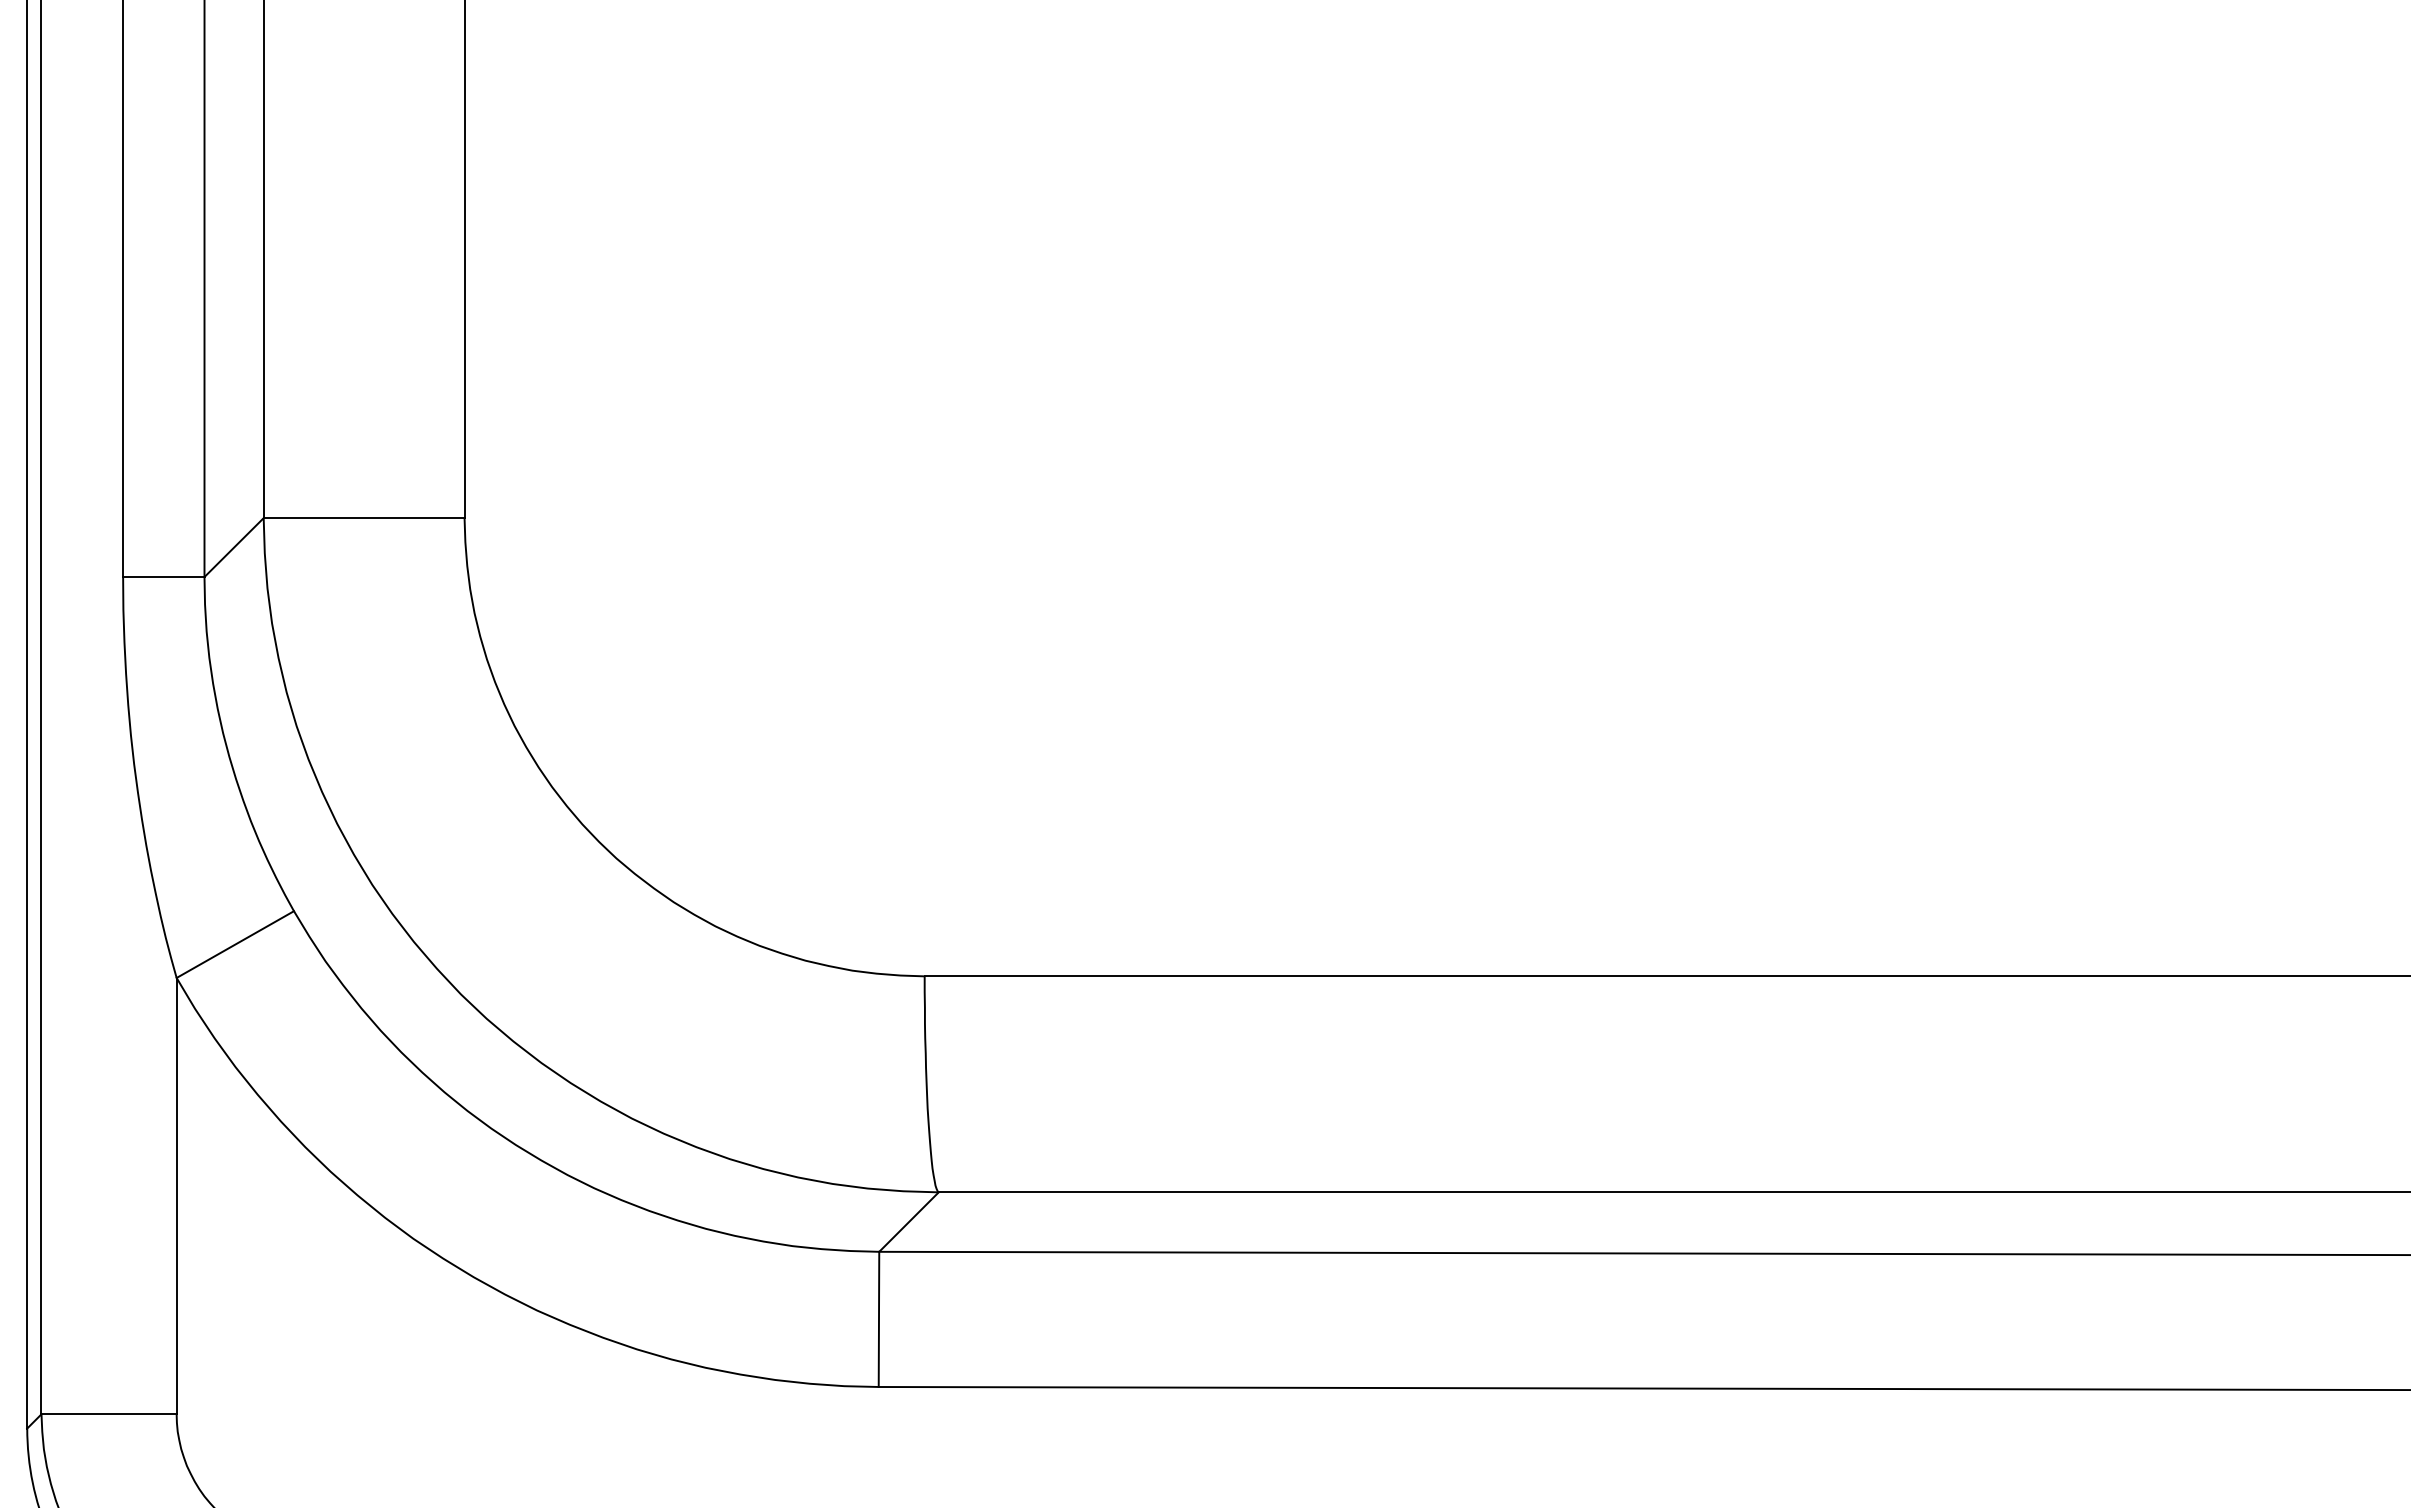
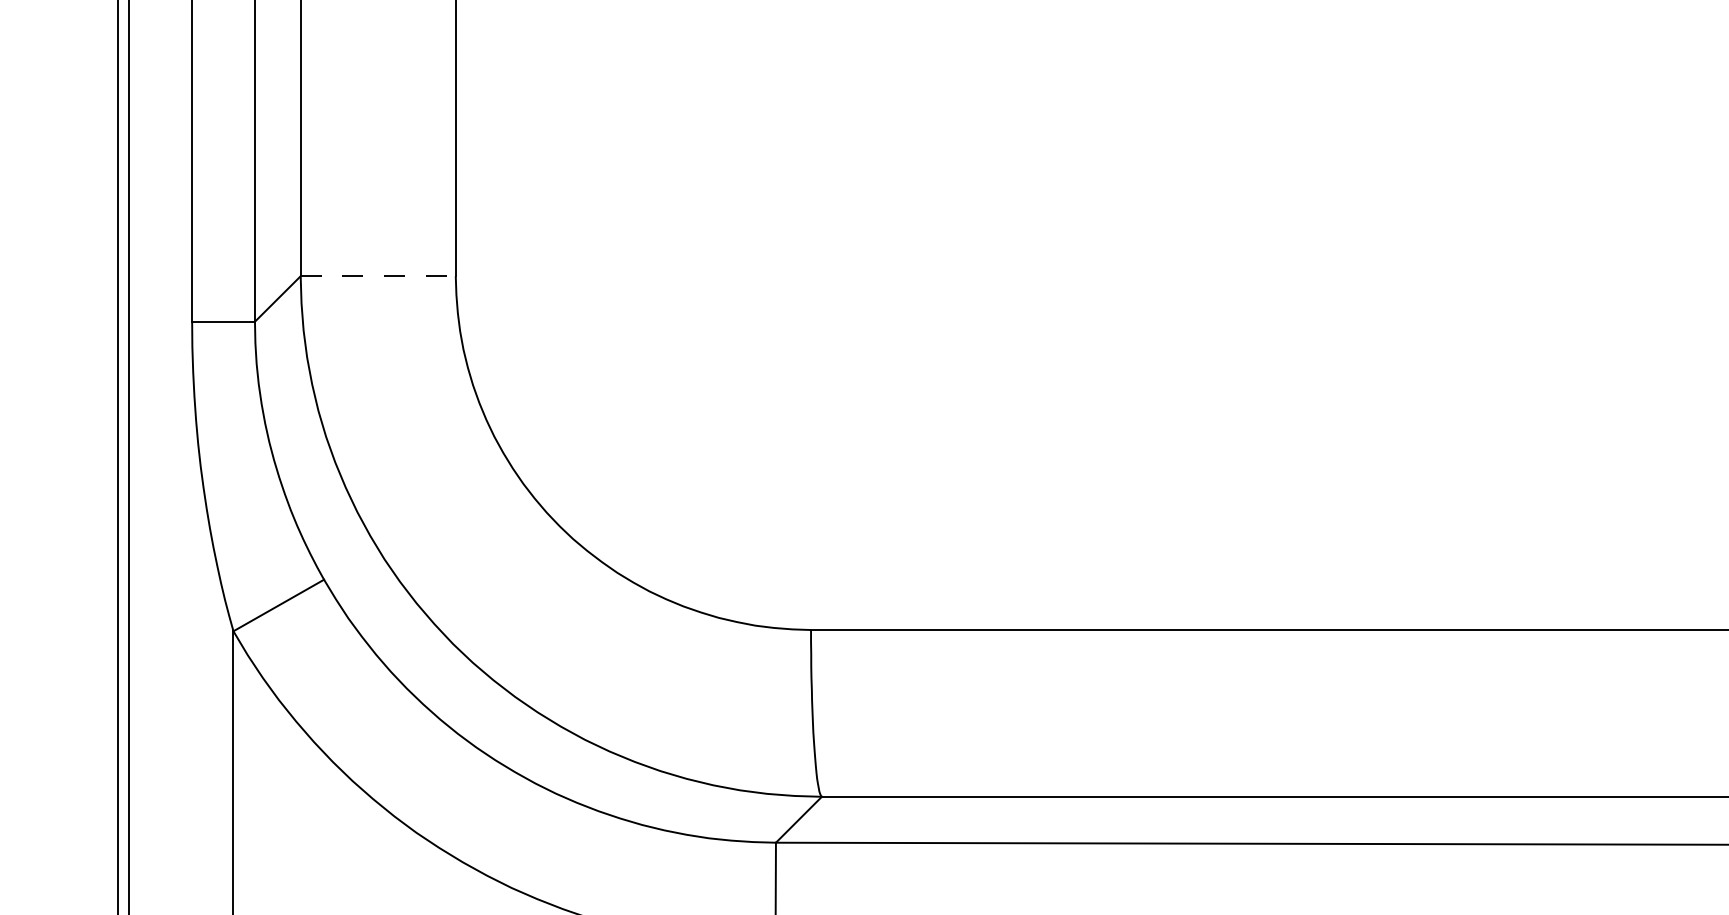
line: (364, 518) -> (378, 276), solid -> dashed

